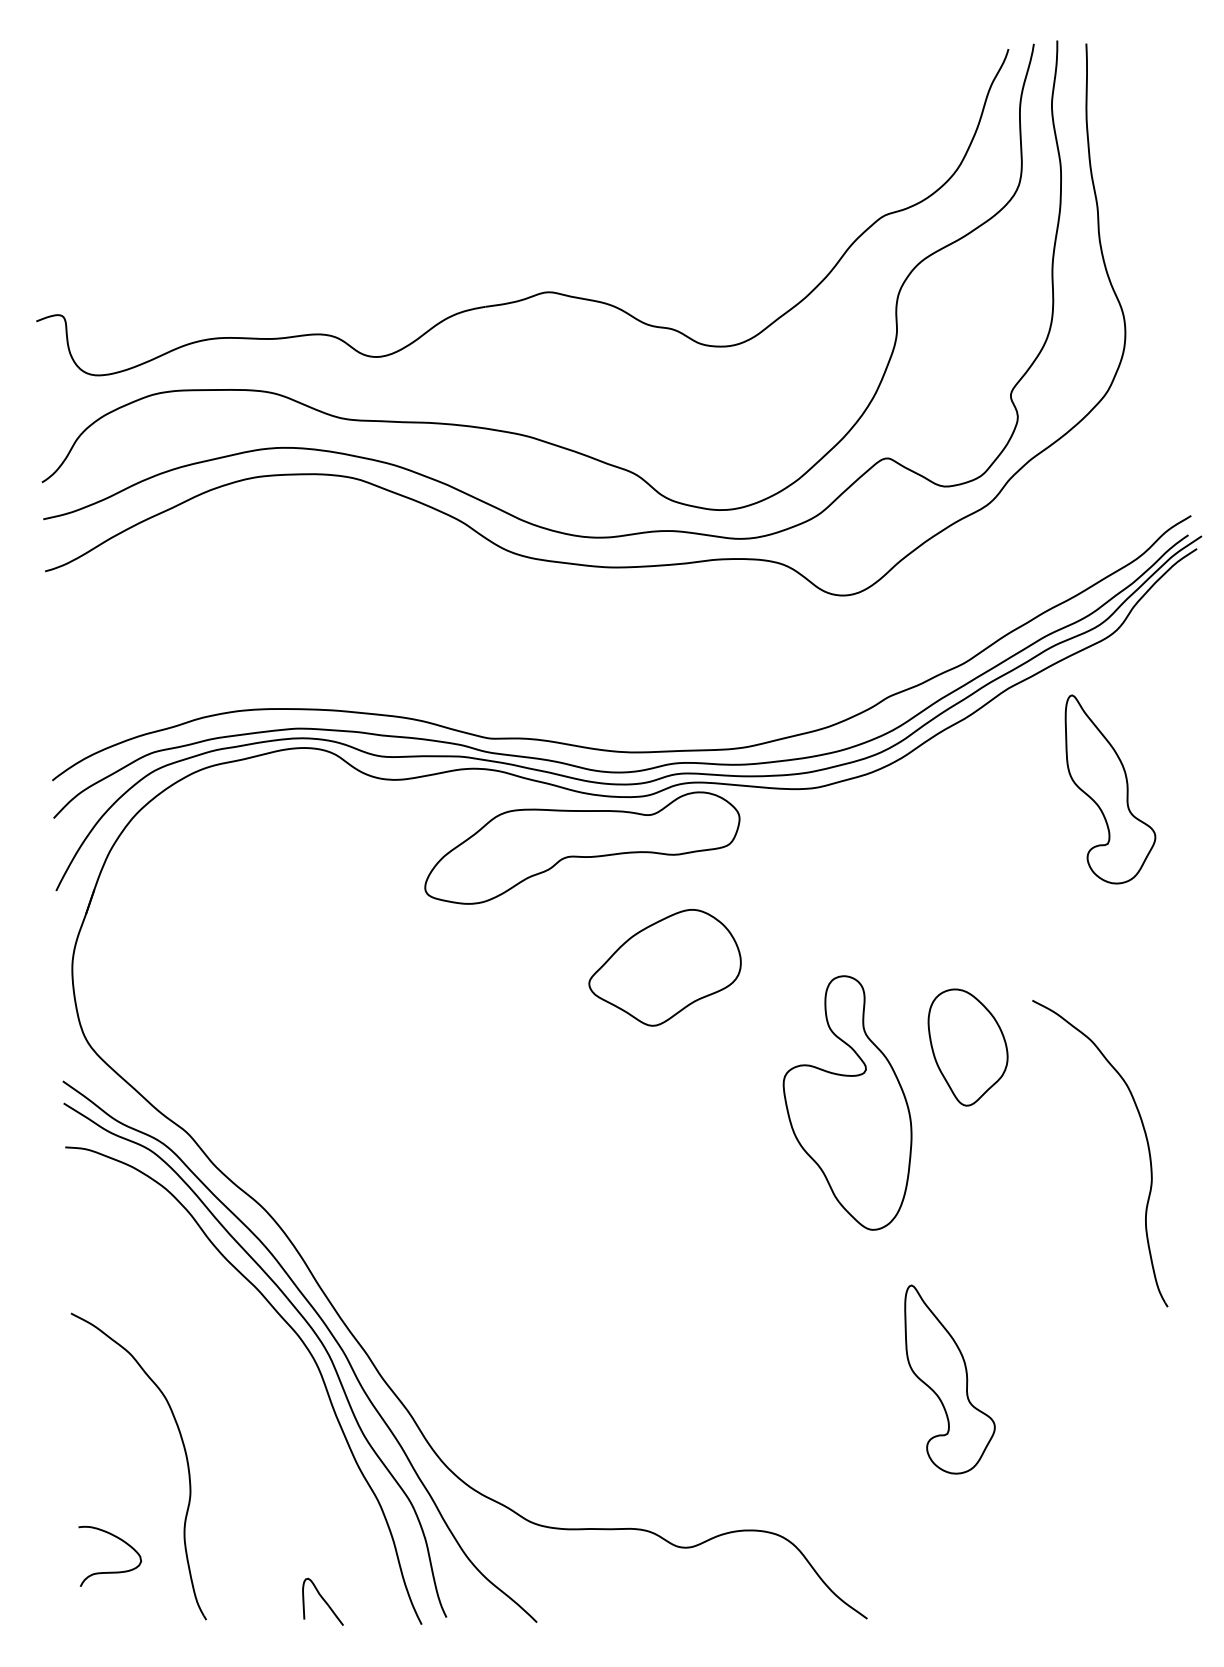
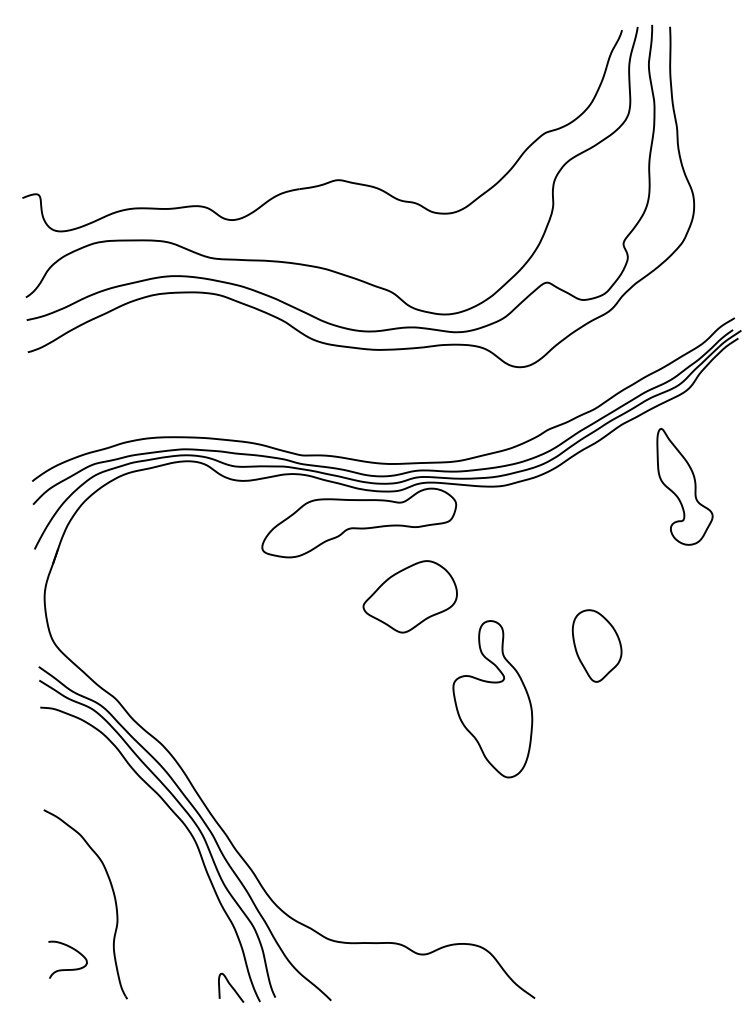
part: (847, 1103) -> (492, 699), moved
part: (1145, 1140) -> (706, 703), removed
part: (949, 1379) -> (585, 850), removed
curve: (323, 1601) -> (231, 987), moved

